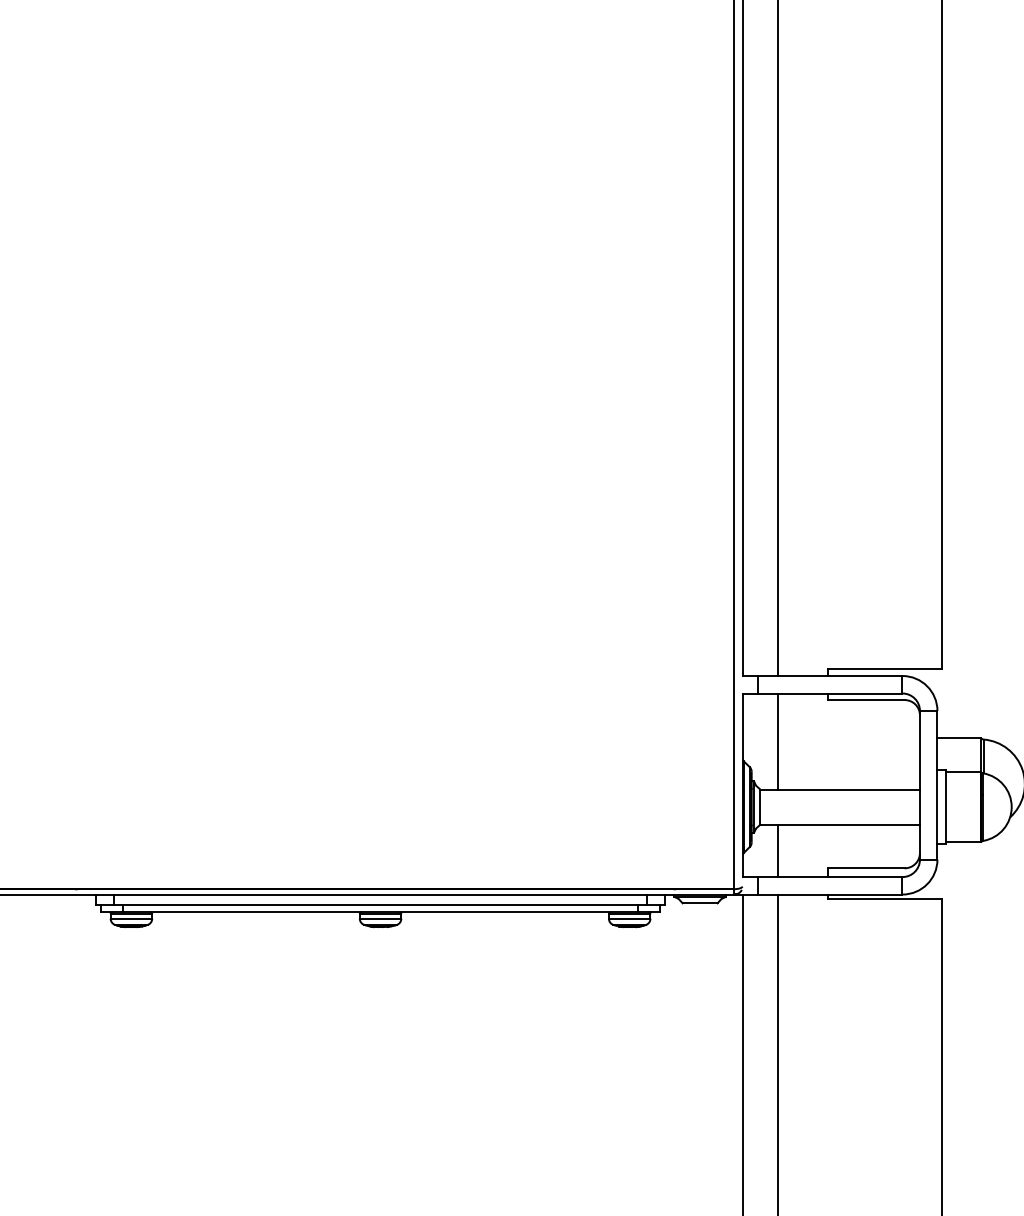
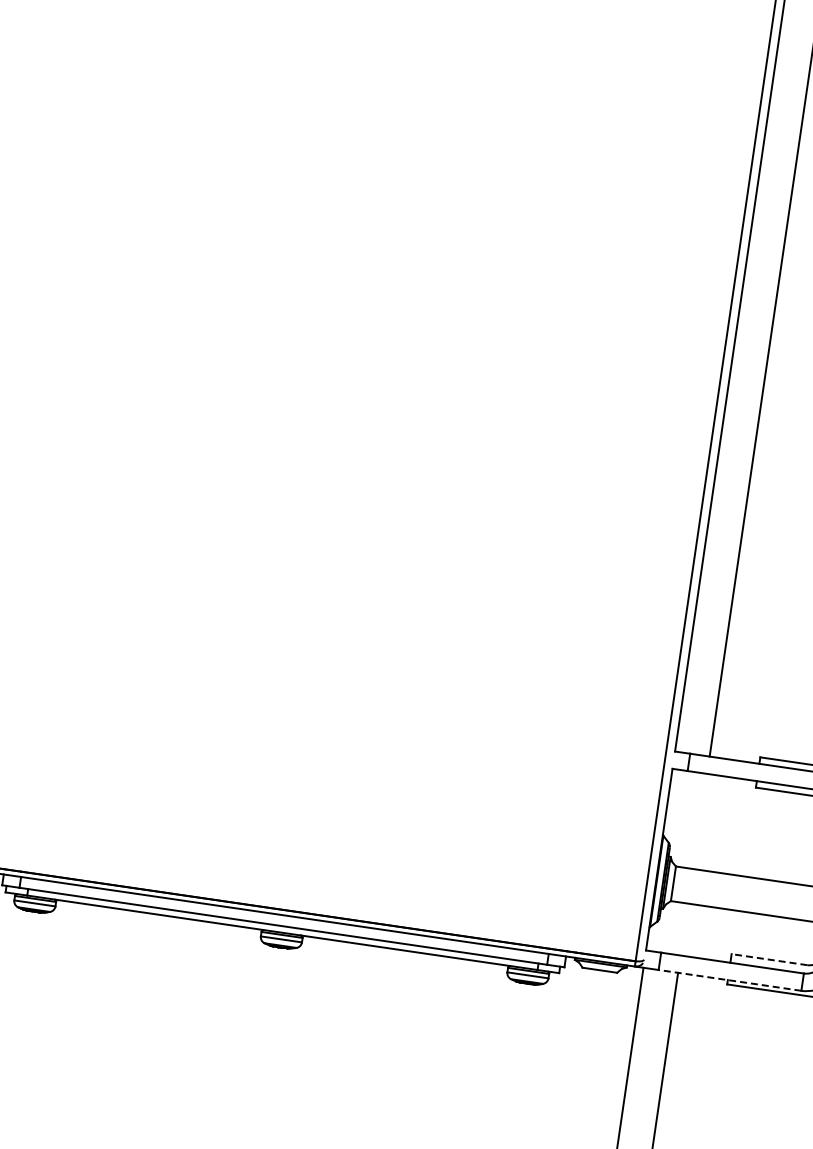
line: (777, 741) -> (699, 821), removed
line: (777, 850) -> (684, 929), removed
line: (865, 868) -> (768, 959), solid -> dashed
line: (829, 894) -> (729, 980), solid -> dashed

